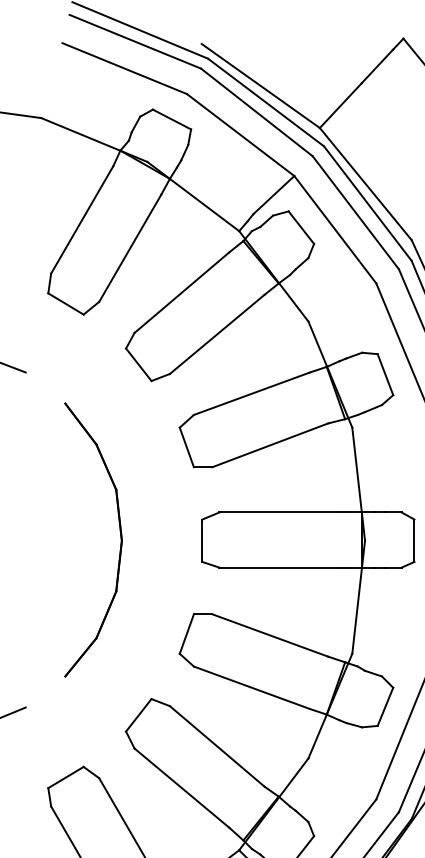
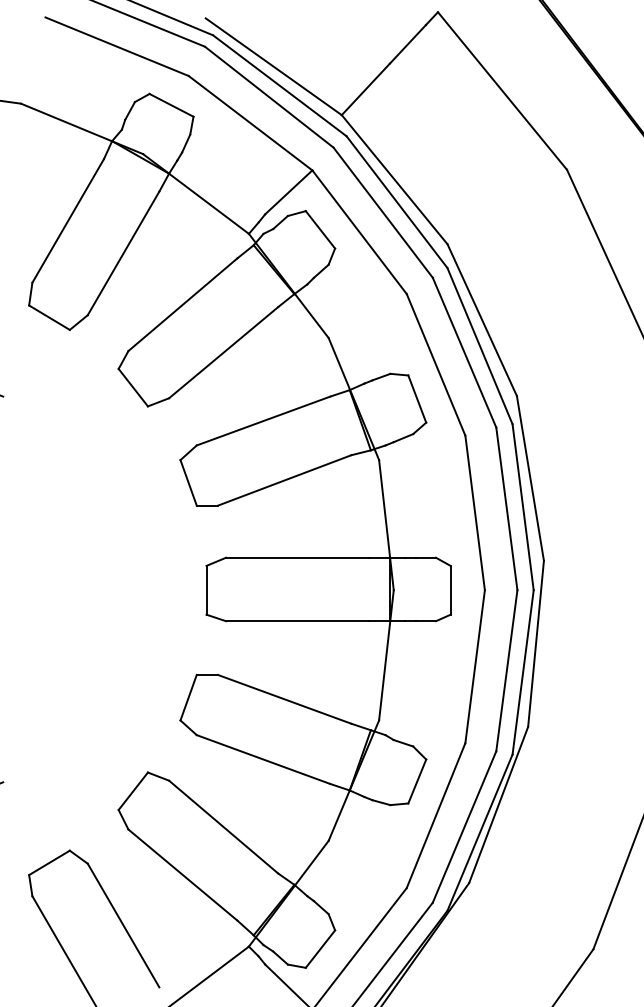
part: (120, 540) -> (112, 589), removed

